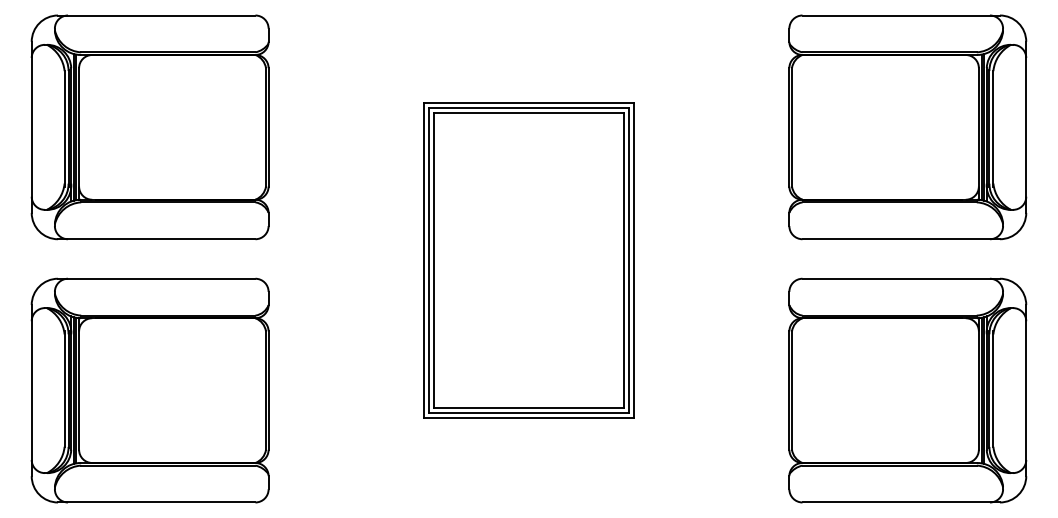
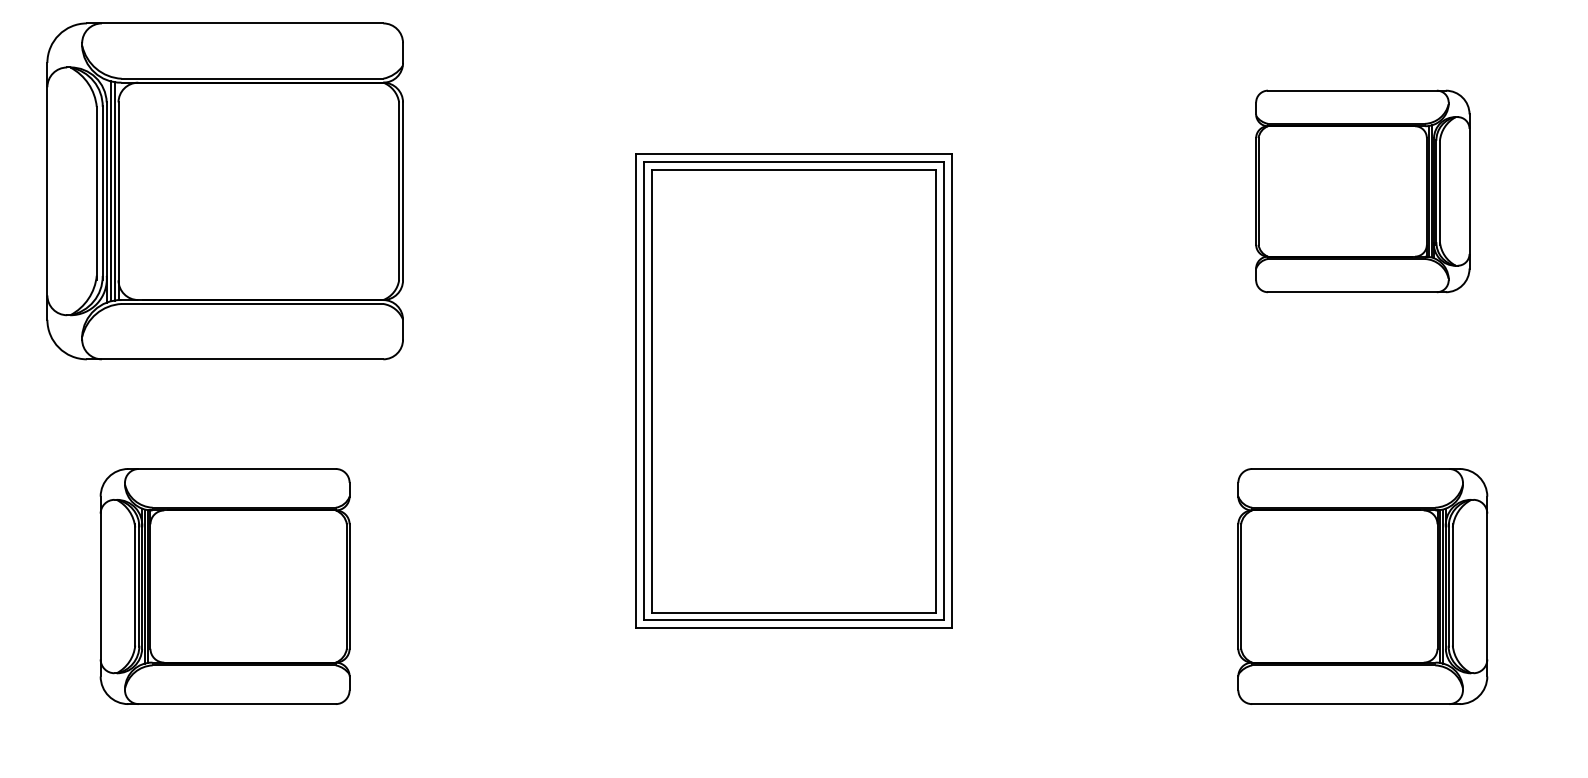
part: (907, 127) -> (1362, 191), size x0.6
part: (149, 390) -> (224, 586), size x0.7
part: (907, 390) -> (1362, 586), size x0.7

